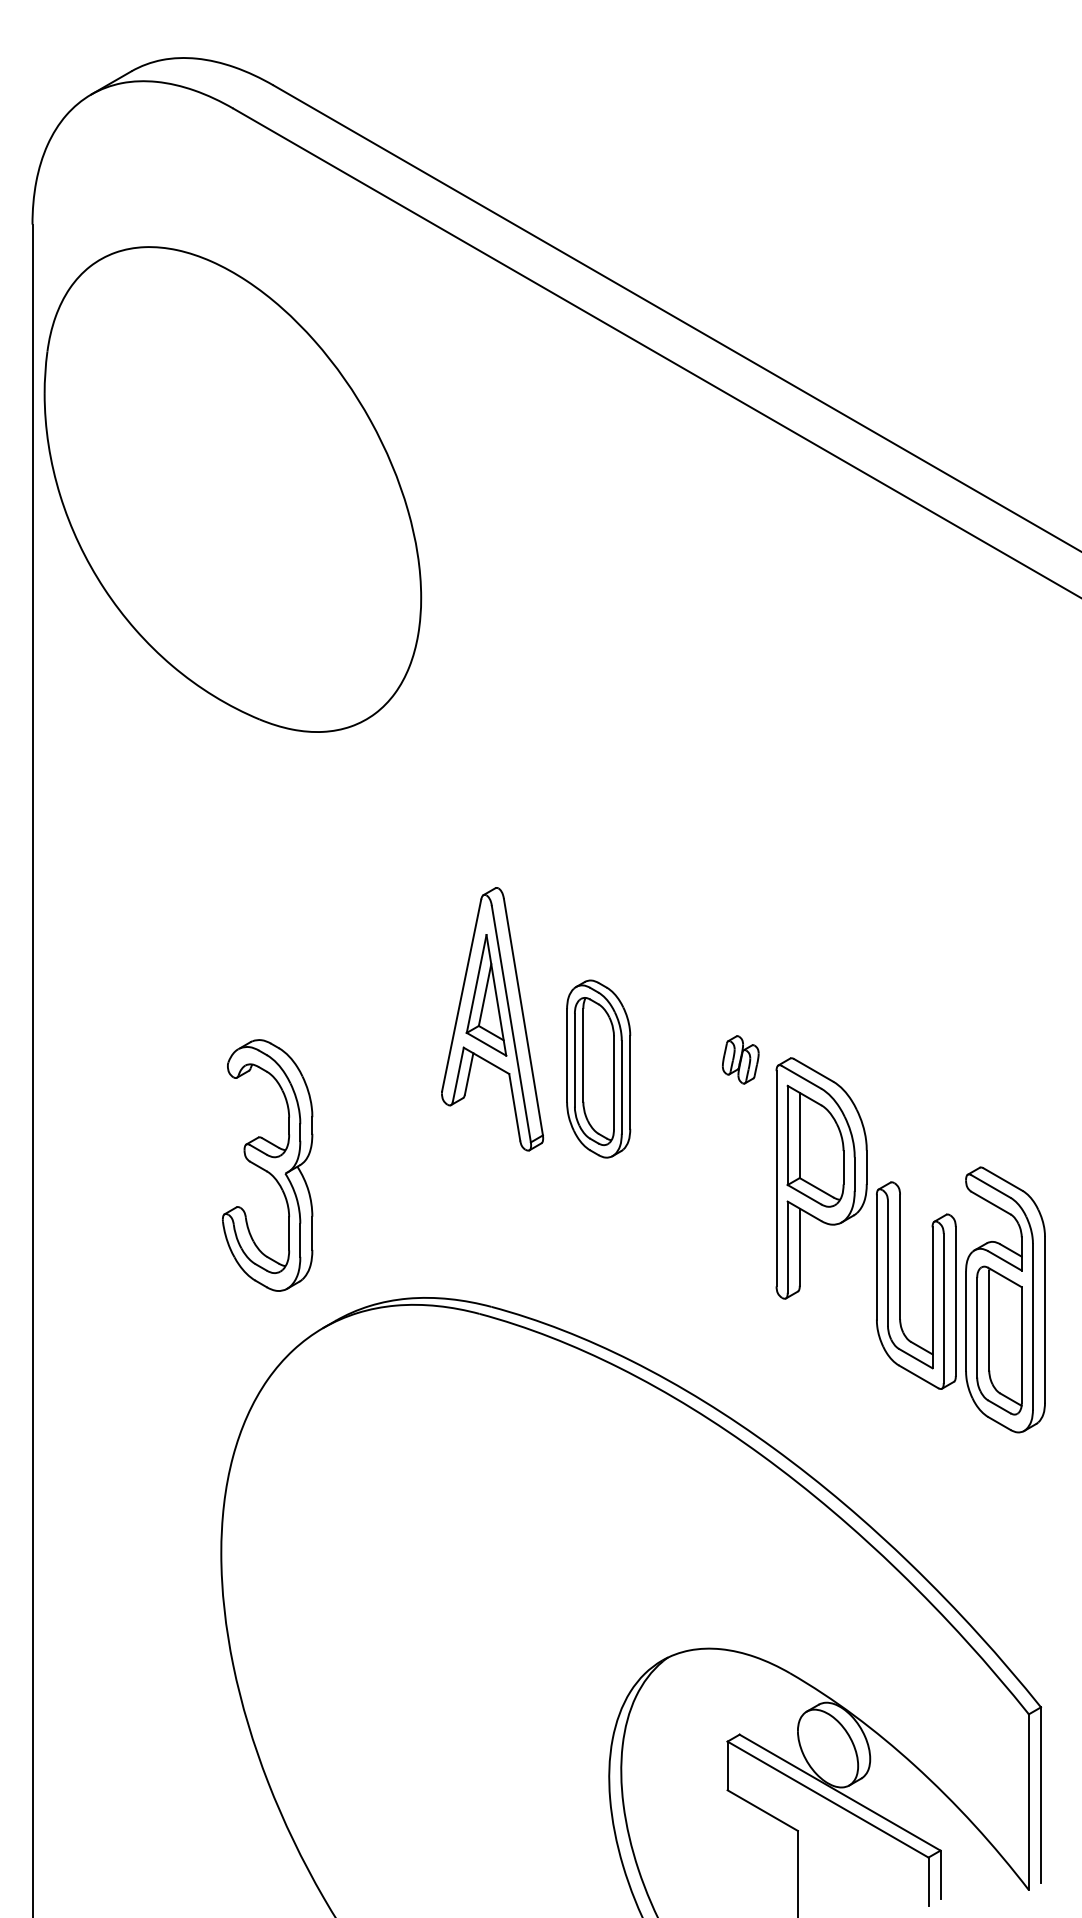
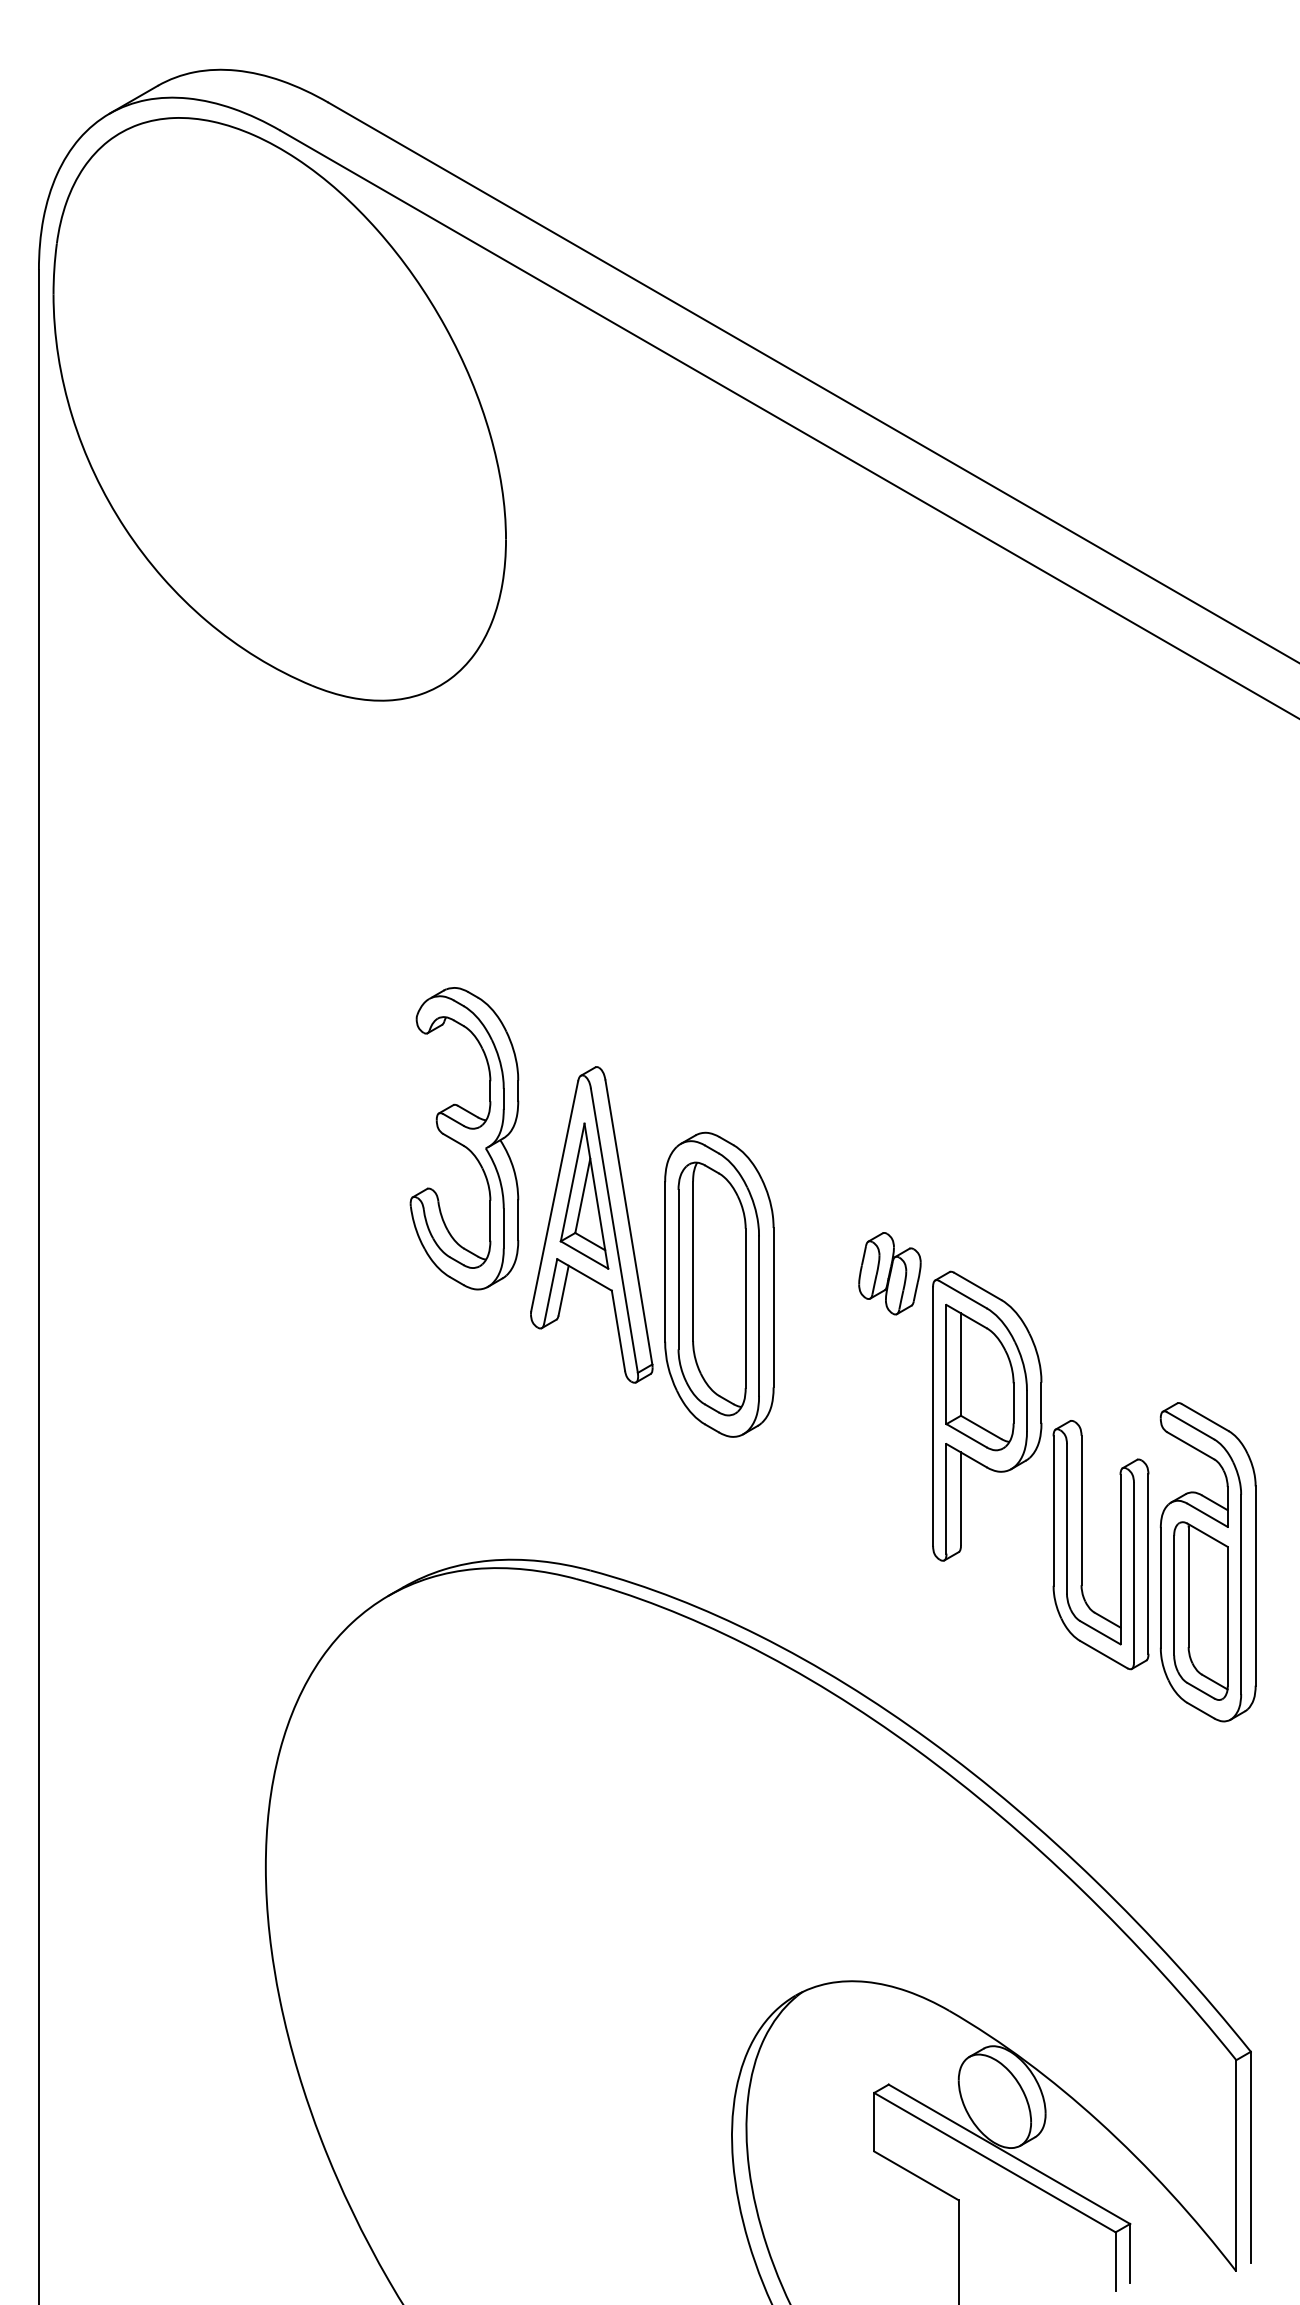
part: (232, 489) -> (279, 409), moved
part: (740, 1059) -> (889, 1273), size x1.43
part: (598, 1068) -> (719, 1284), size x1.43
part: (267, 1165) -> (464, 1138), moved

